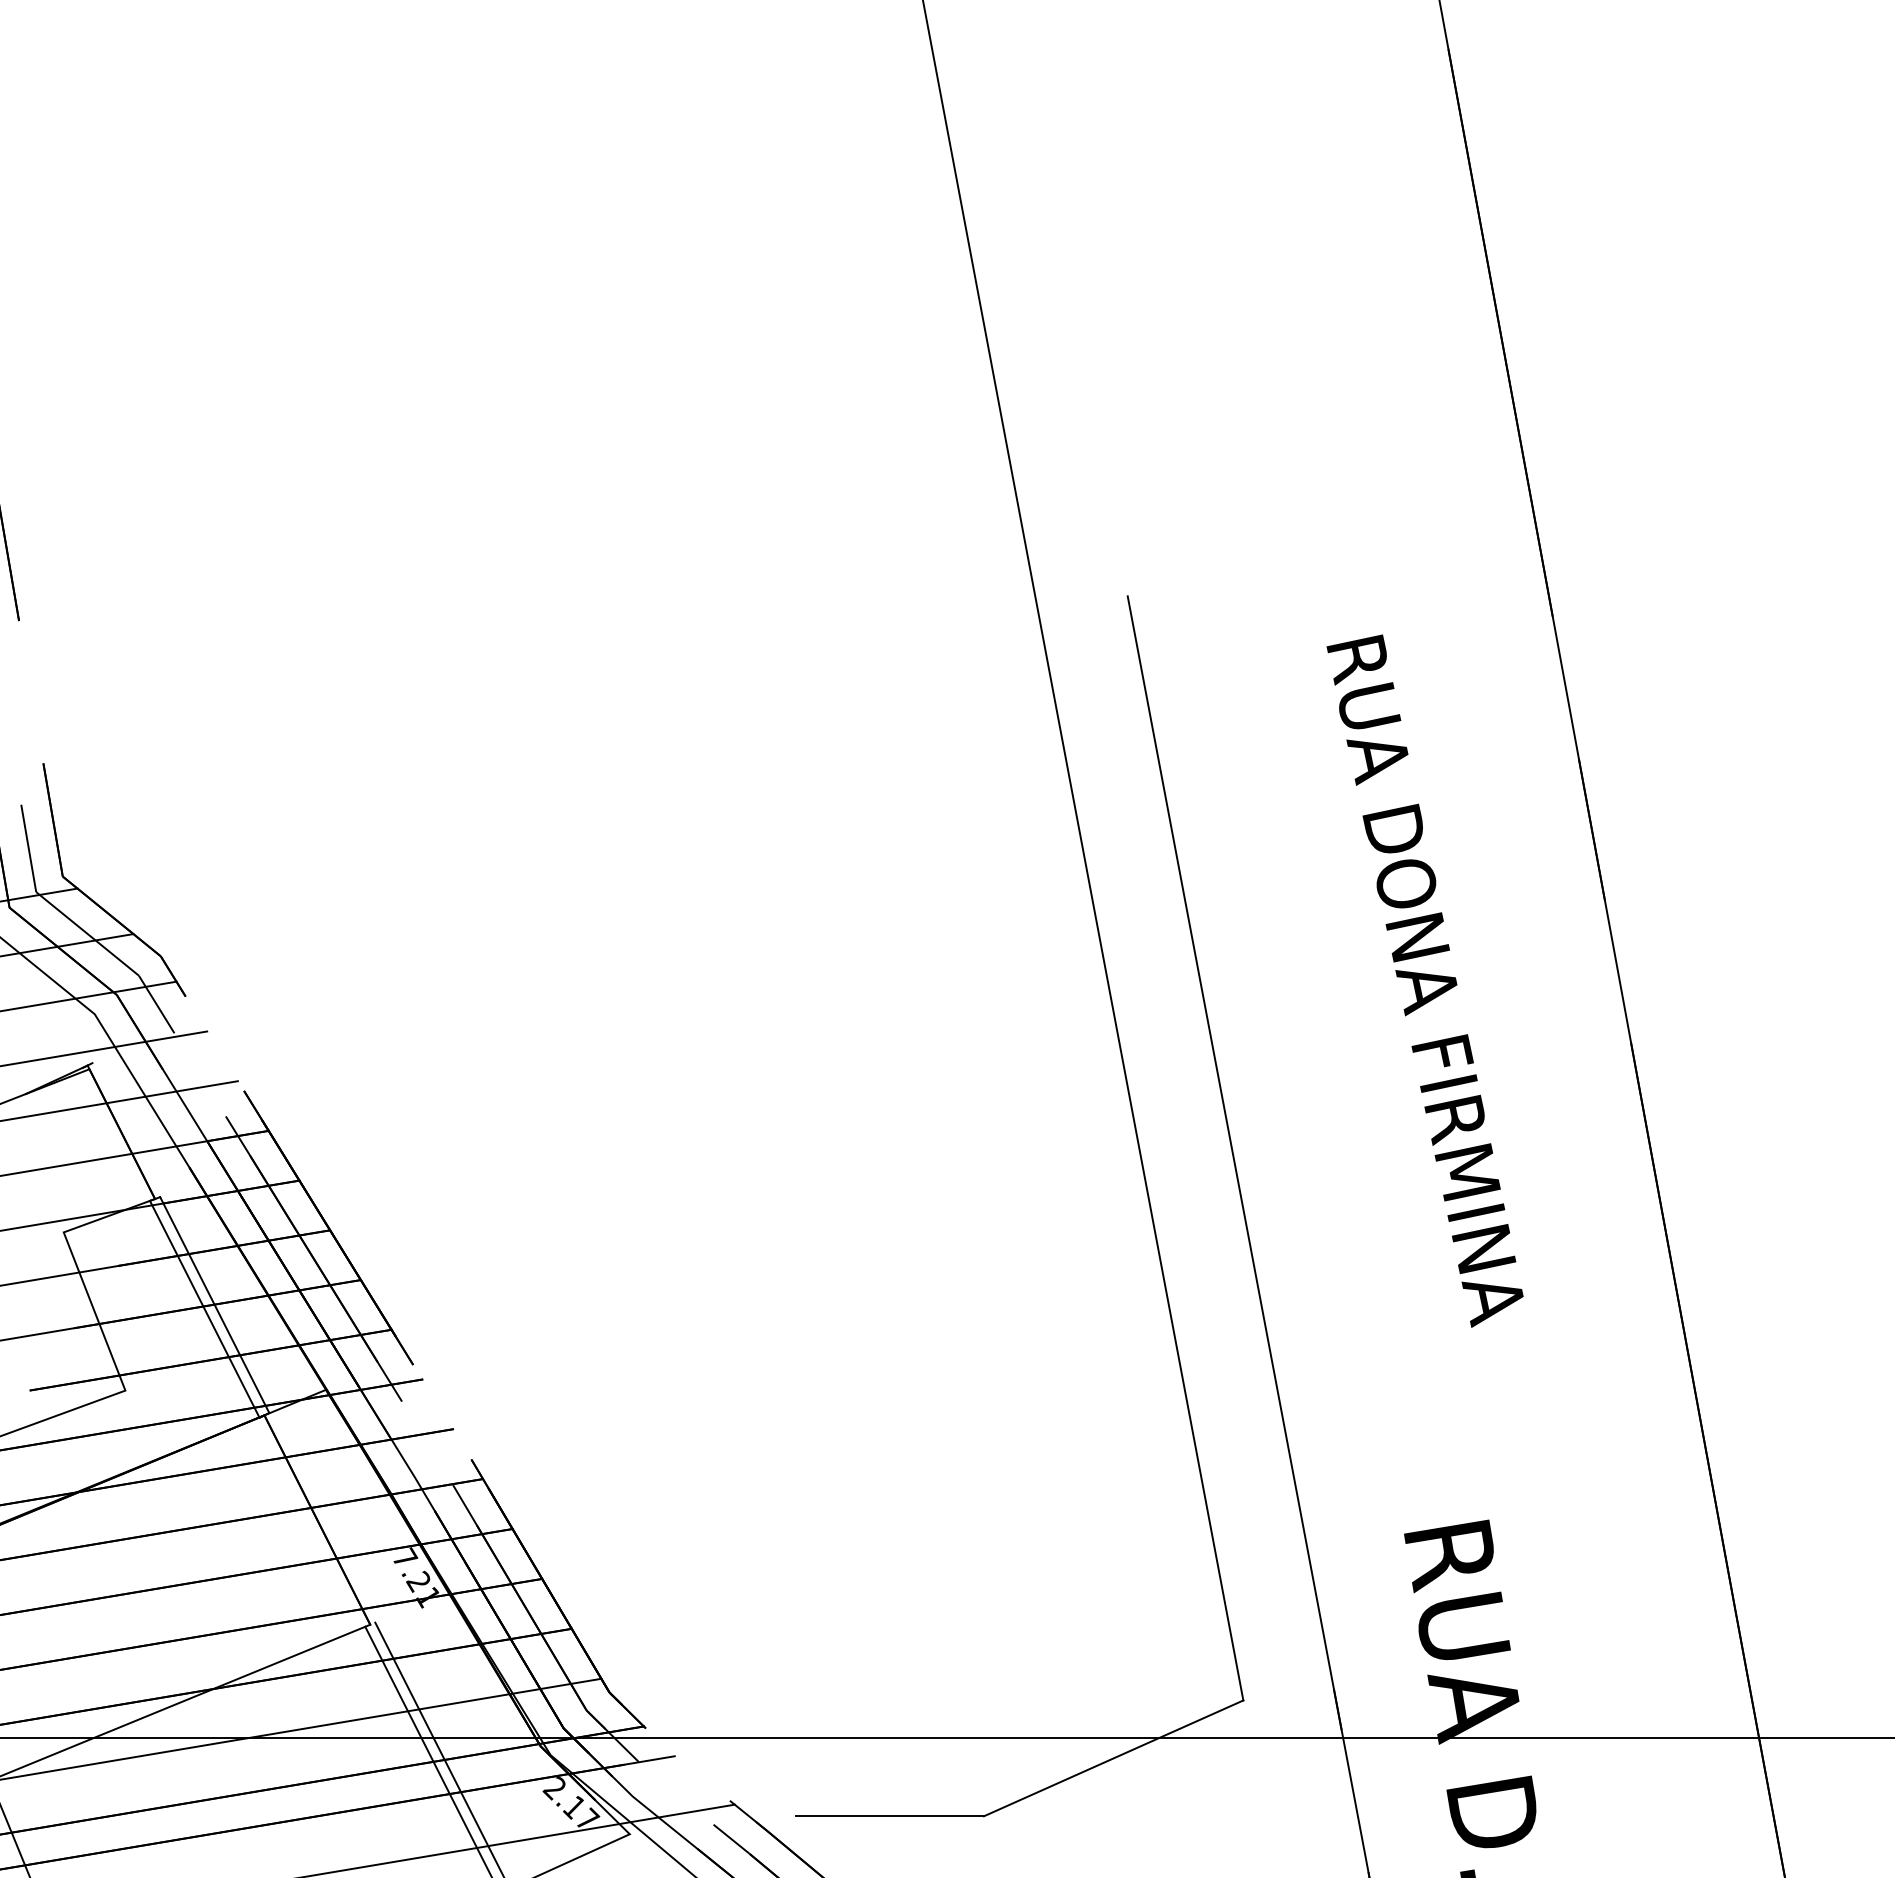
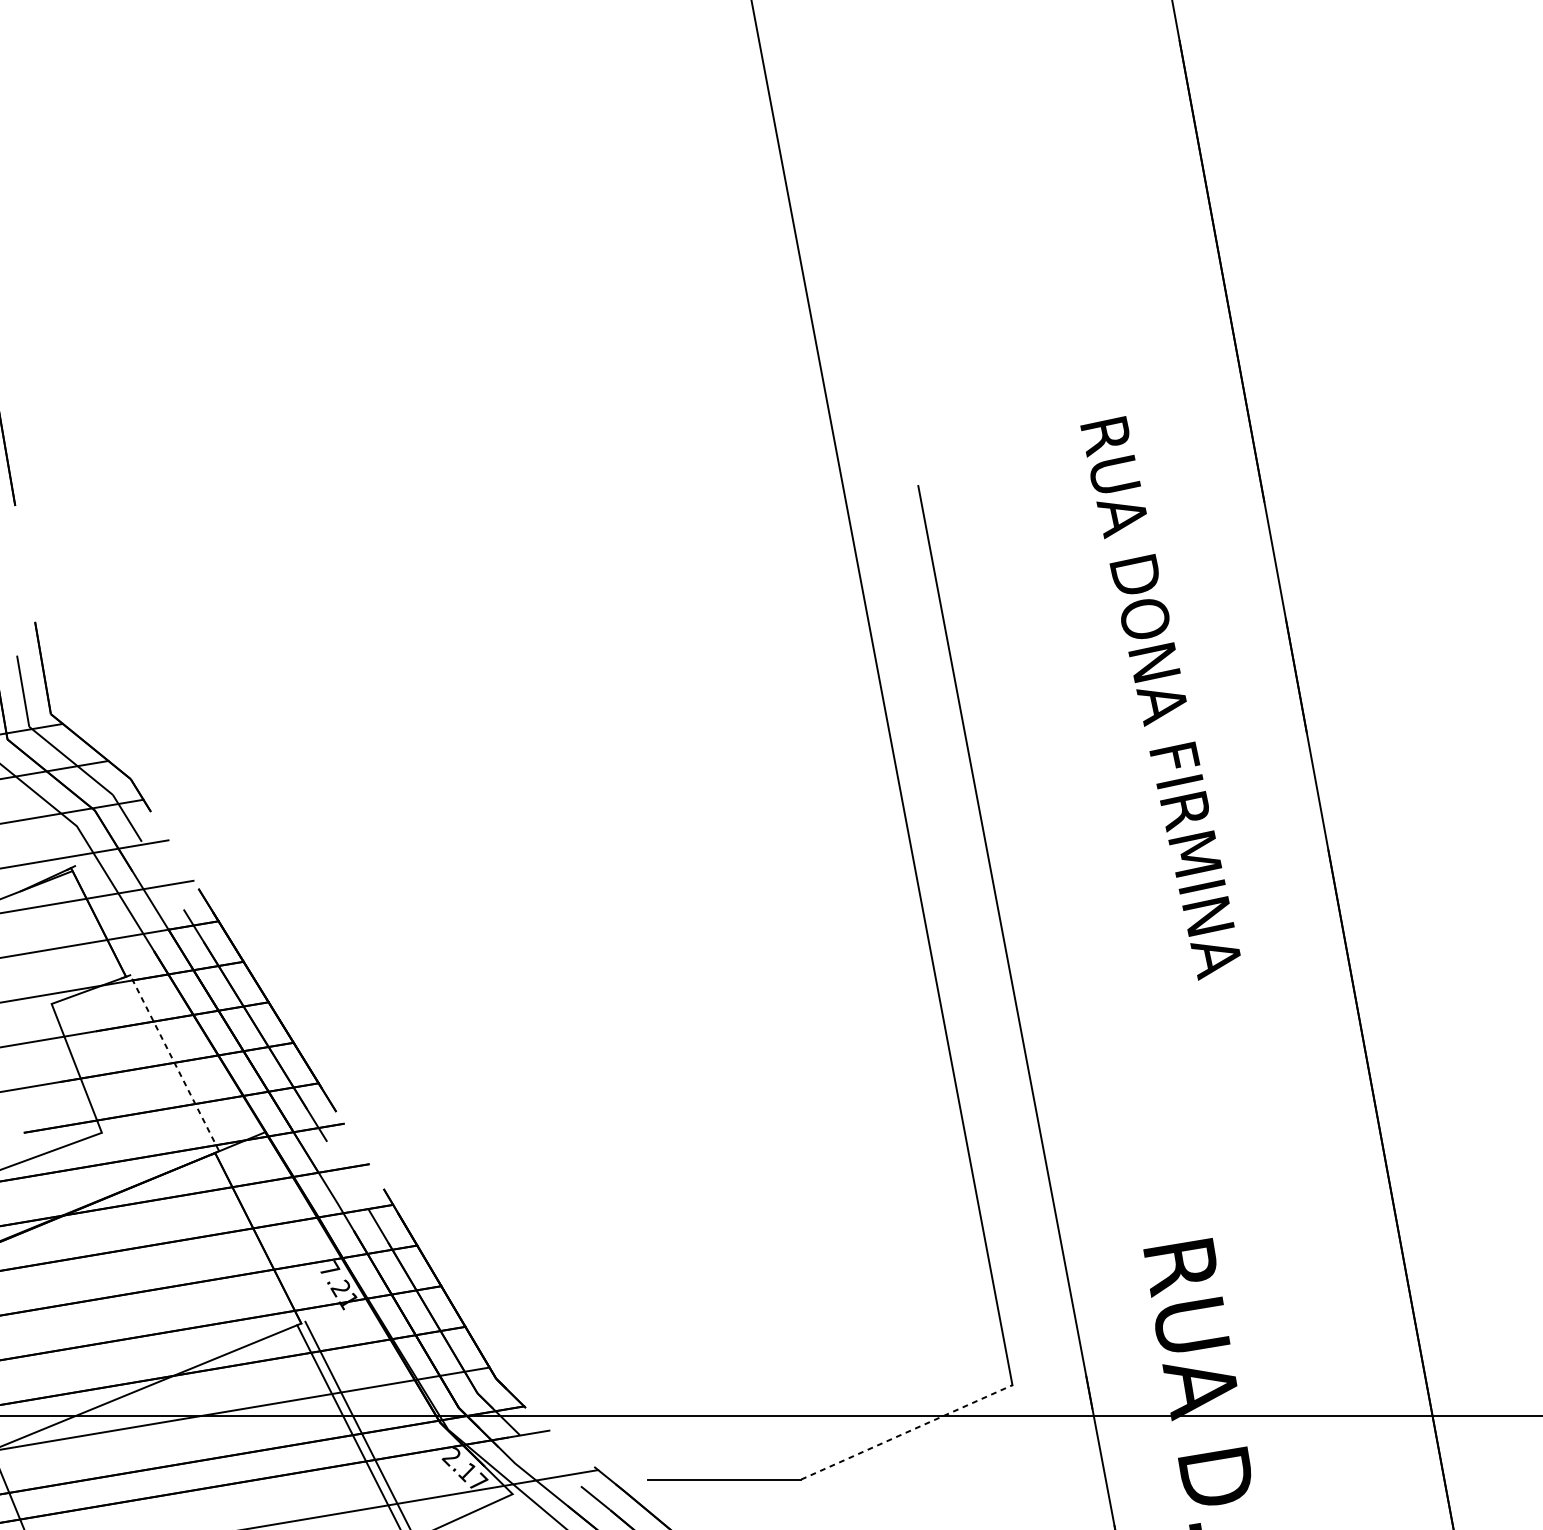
text: (1424, 980) -> (1160, 697), moved
line: (214, 1305) -> (174, 1063), solid -> dashed
line: (204, 1308) -> (166, 1065), removed
line: (1114, 1758) -> (907, 1432), solid -> dashed

